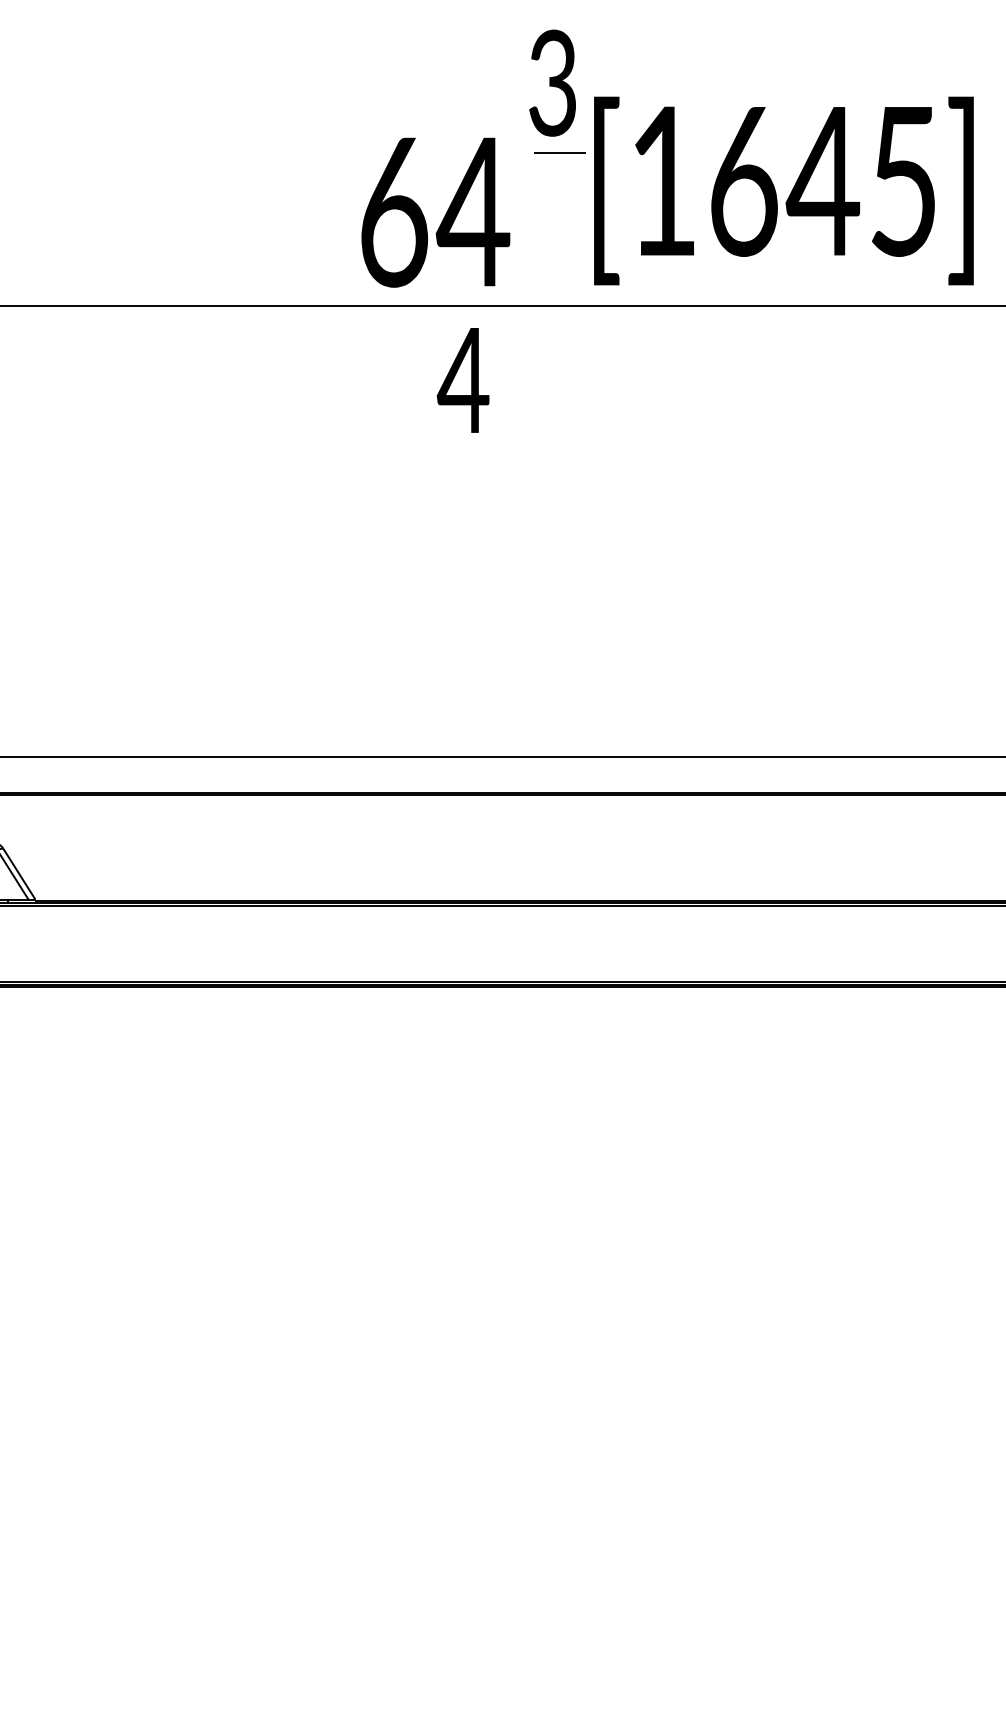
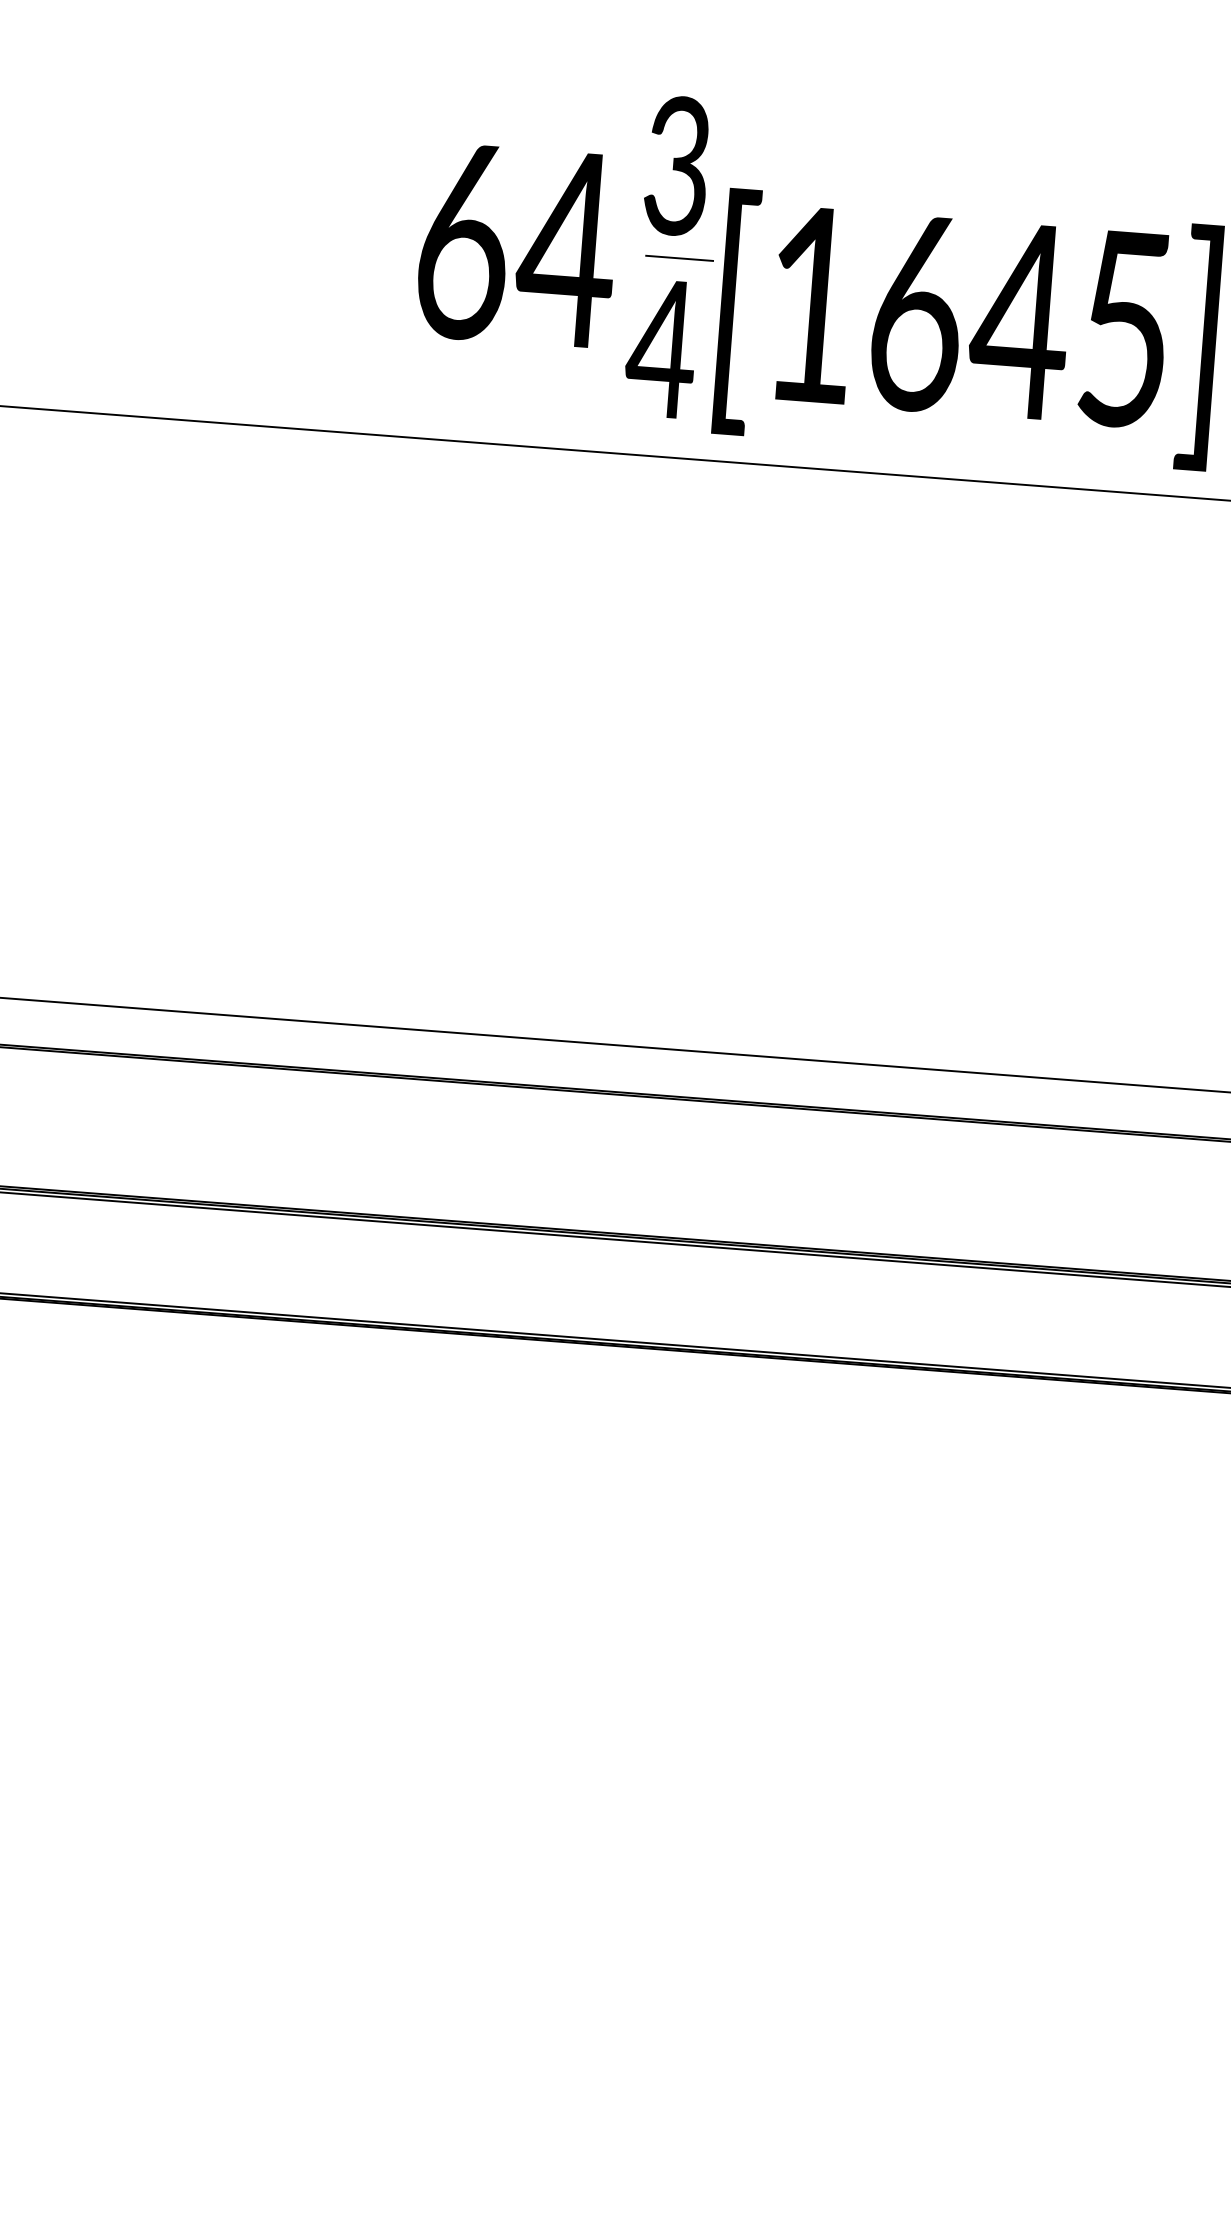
text: (435, 212) -> (517, 245), moved
text: (462, 380) -> (660, 348), moved

